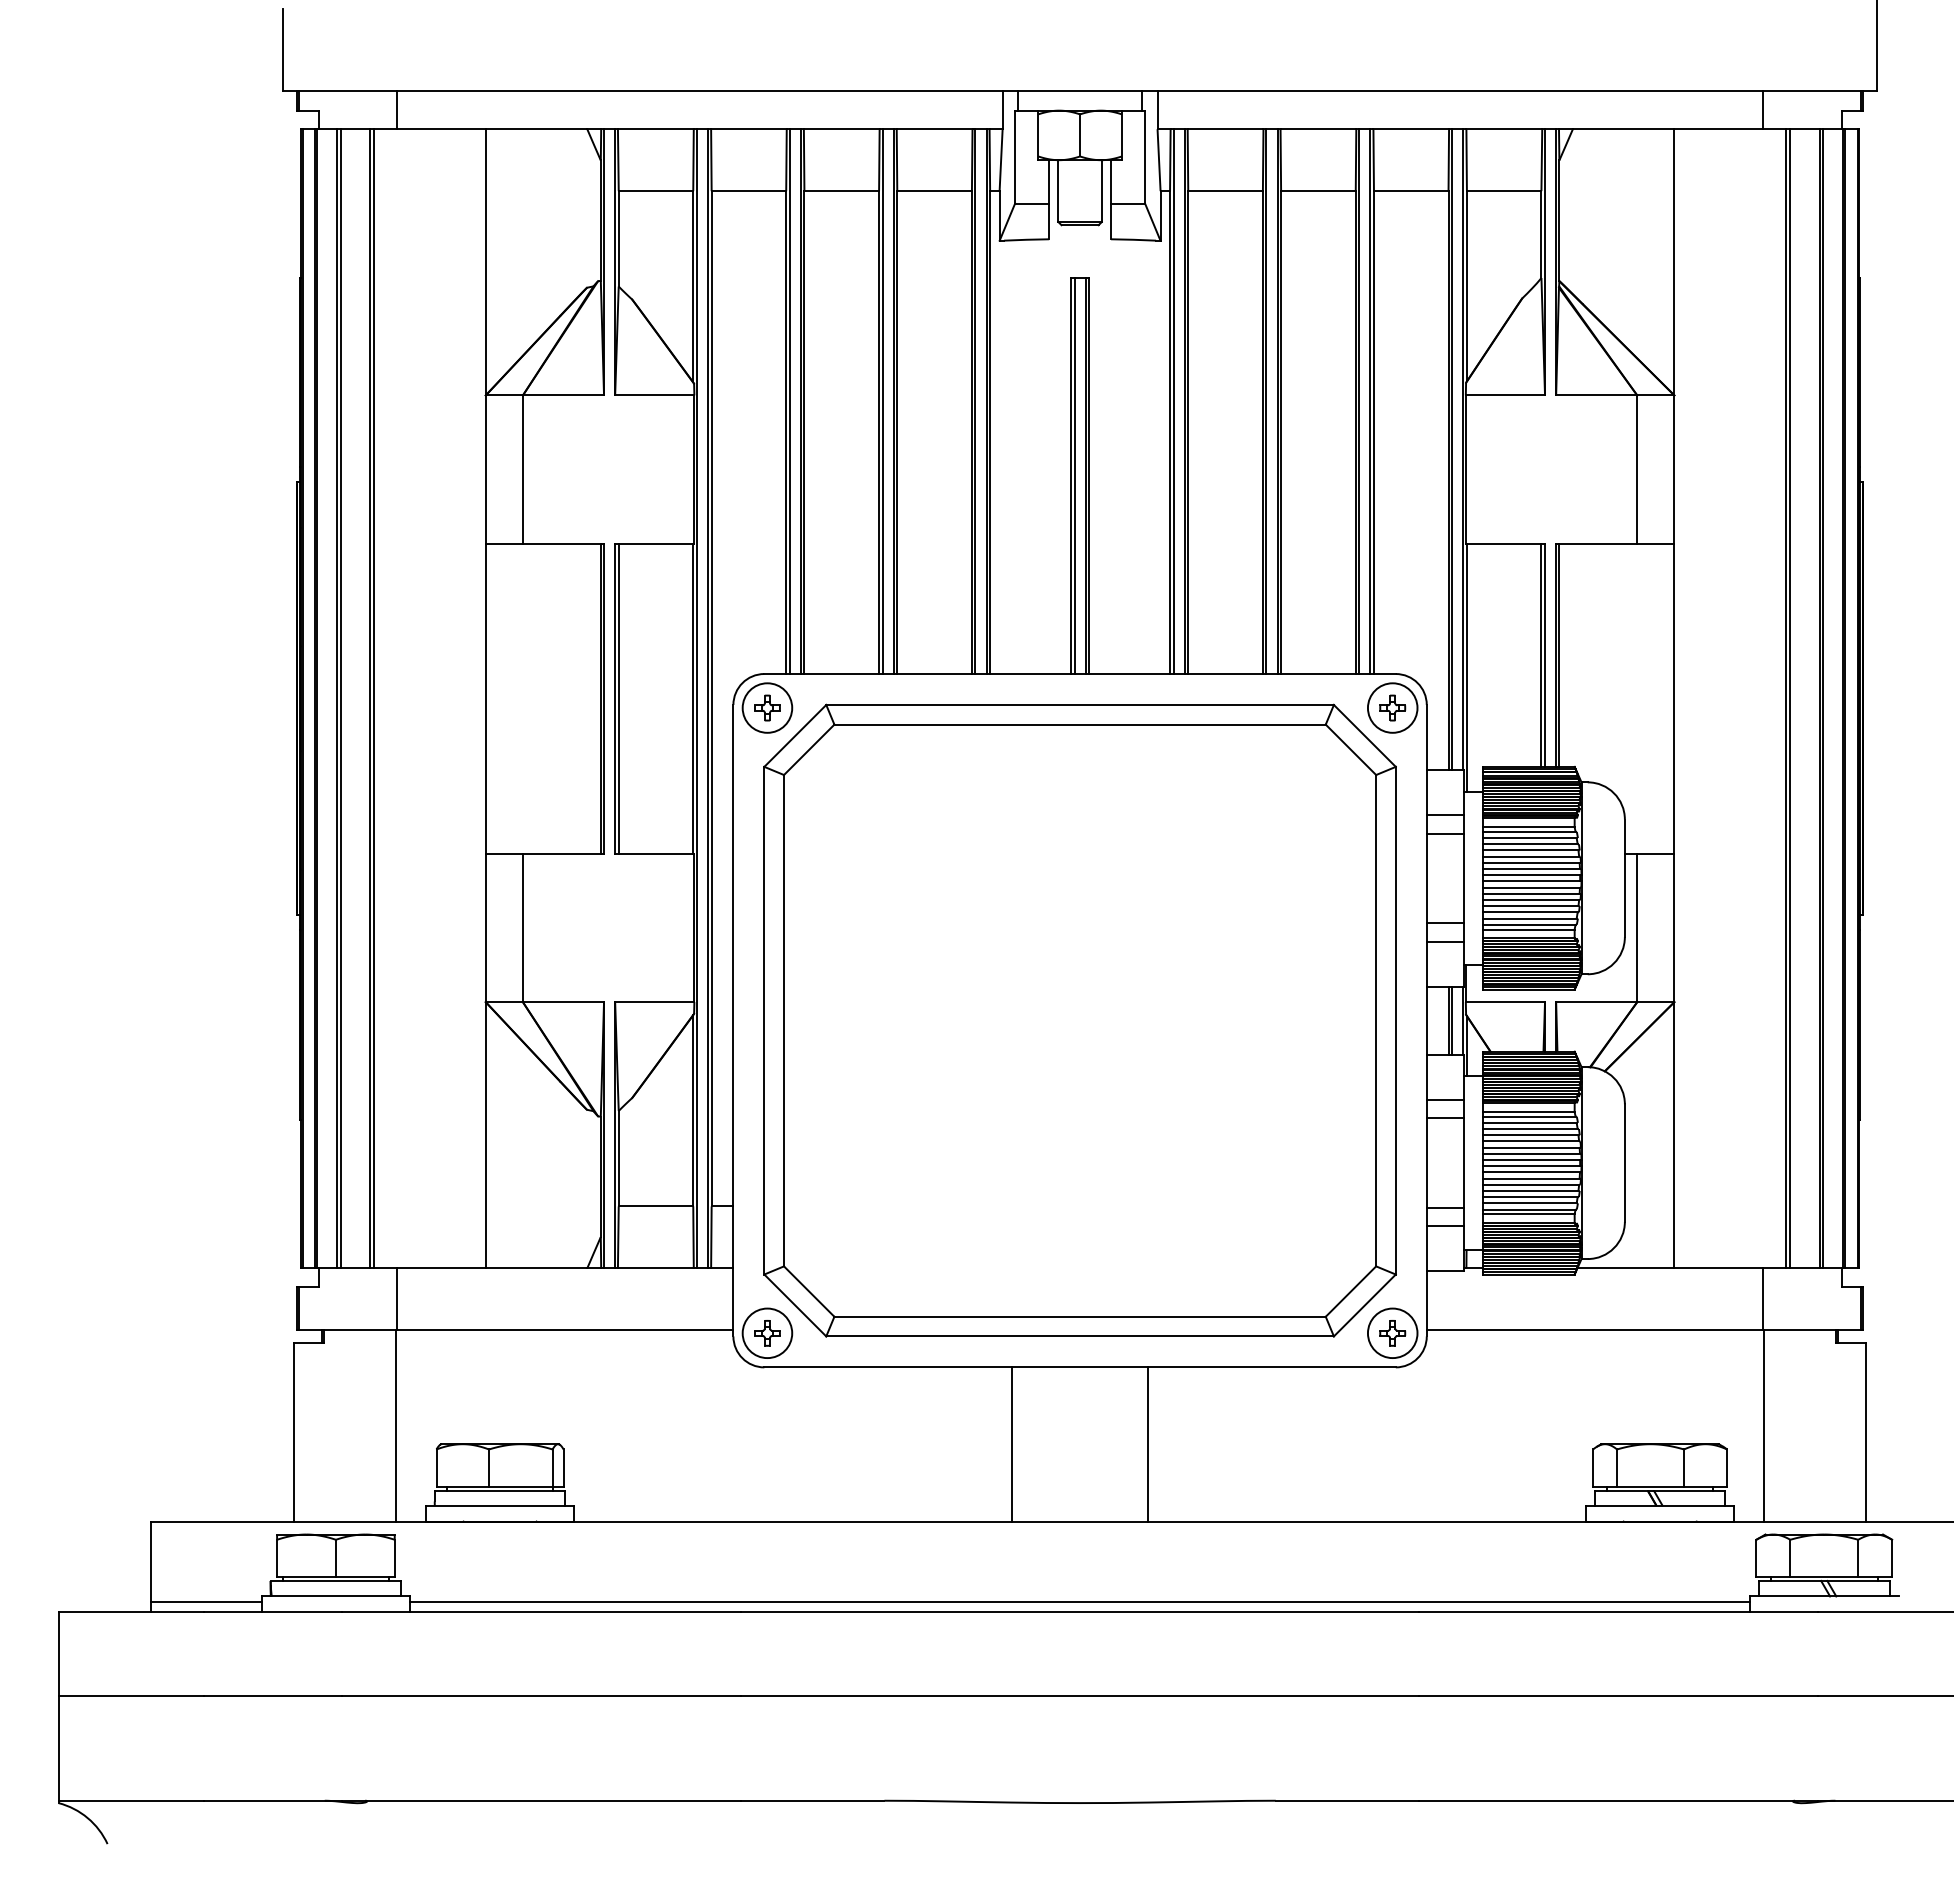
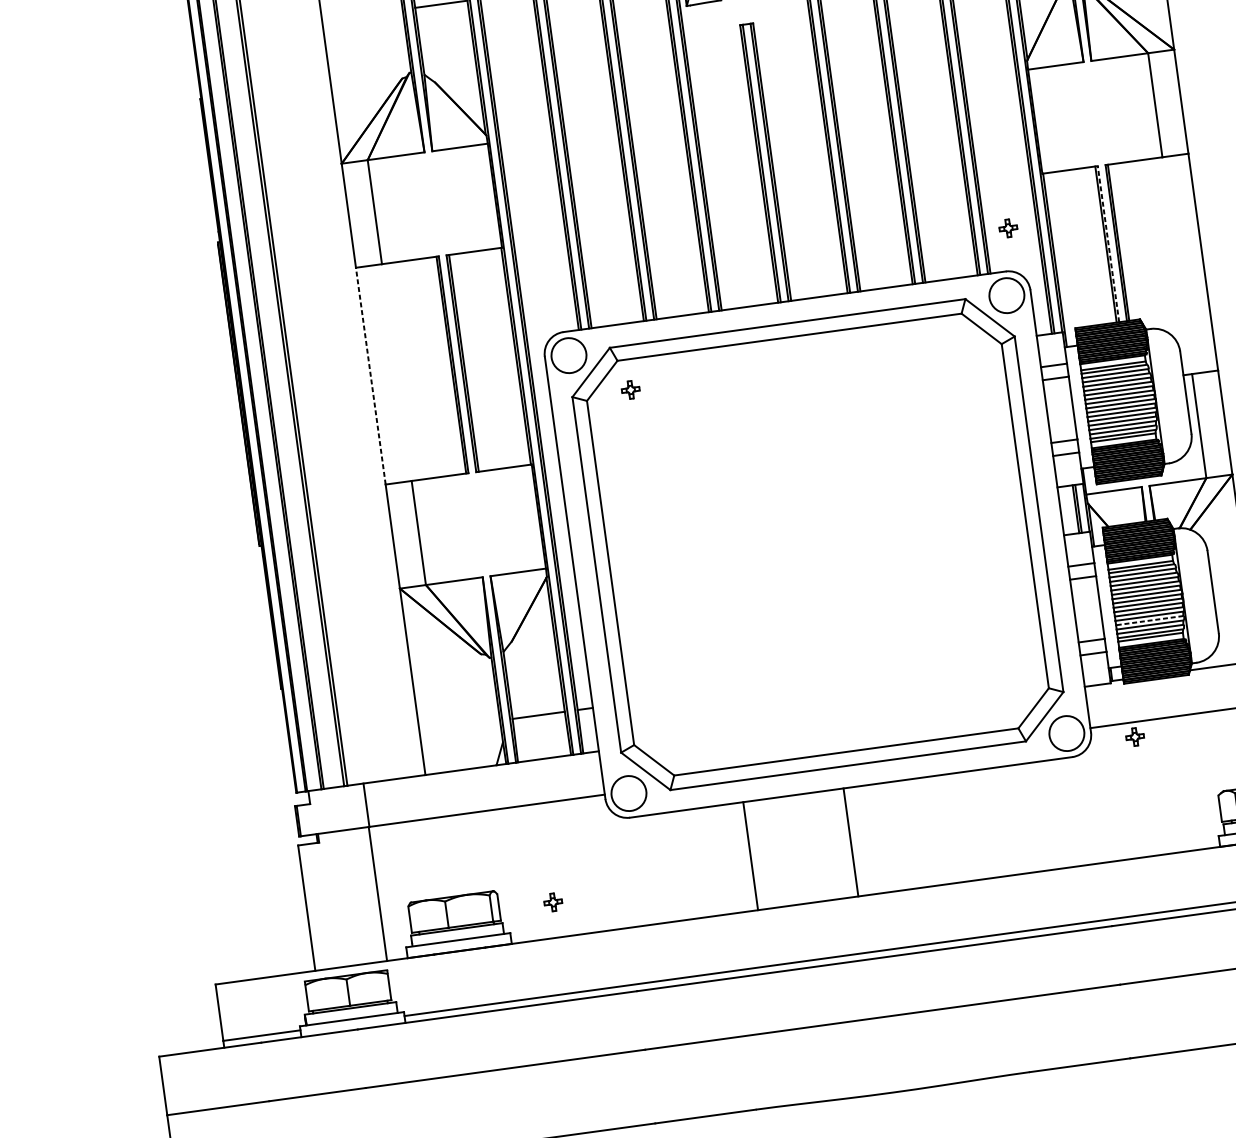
line: (1545, 654) -> (1108, 243), solid -> dashed
line: (485, 698) -> (370, 375), solid -> dashed
part: (767, 707) -> (630, 389), moved
part: (1392, 707) -> (1008, 228), moved
line: (1530, 1190) -> (1149, 620), solid -> dashed
part: (767, 1333) -> (553, 902), moved
part: (1392, 1333) -> (1135, 737), moved
line: (1011, 1444) -> (750, 856), moved
line: (1148, 1444) -> (851, 842), moved

